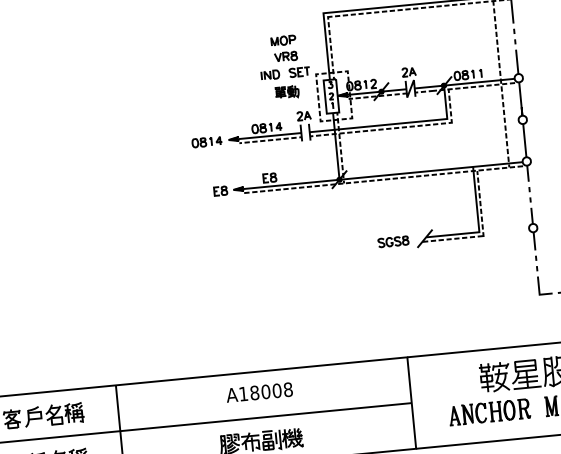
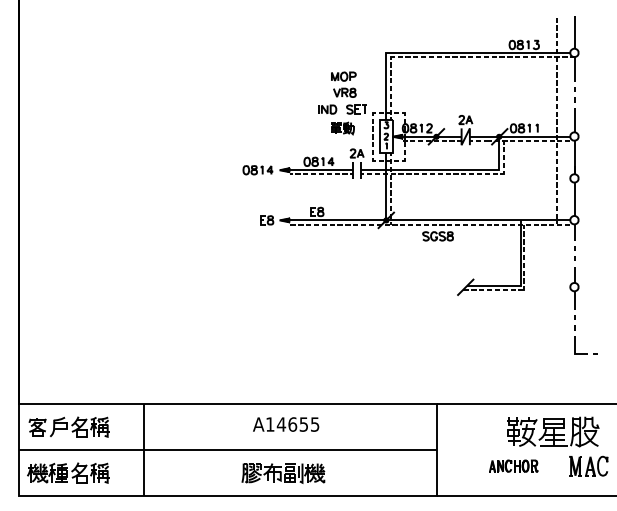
part: (392, 241) -> (437, 236), moved
text: (270, 391) -> (297, 424), A18008 -> A14655
part: (489, 411) -> (513, 465), size x0.6

